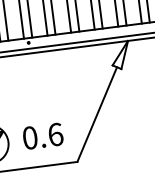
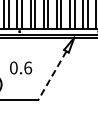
line: (97, 115) -> (52, 76), solid -> dashed
text: (43, 135) -> (21, 67), moved

